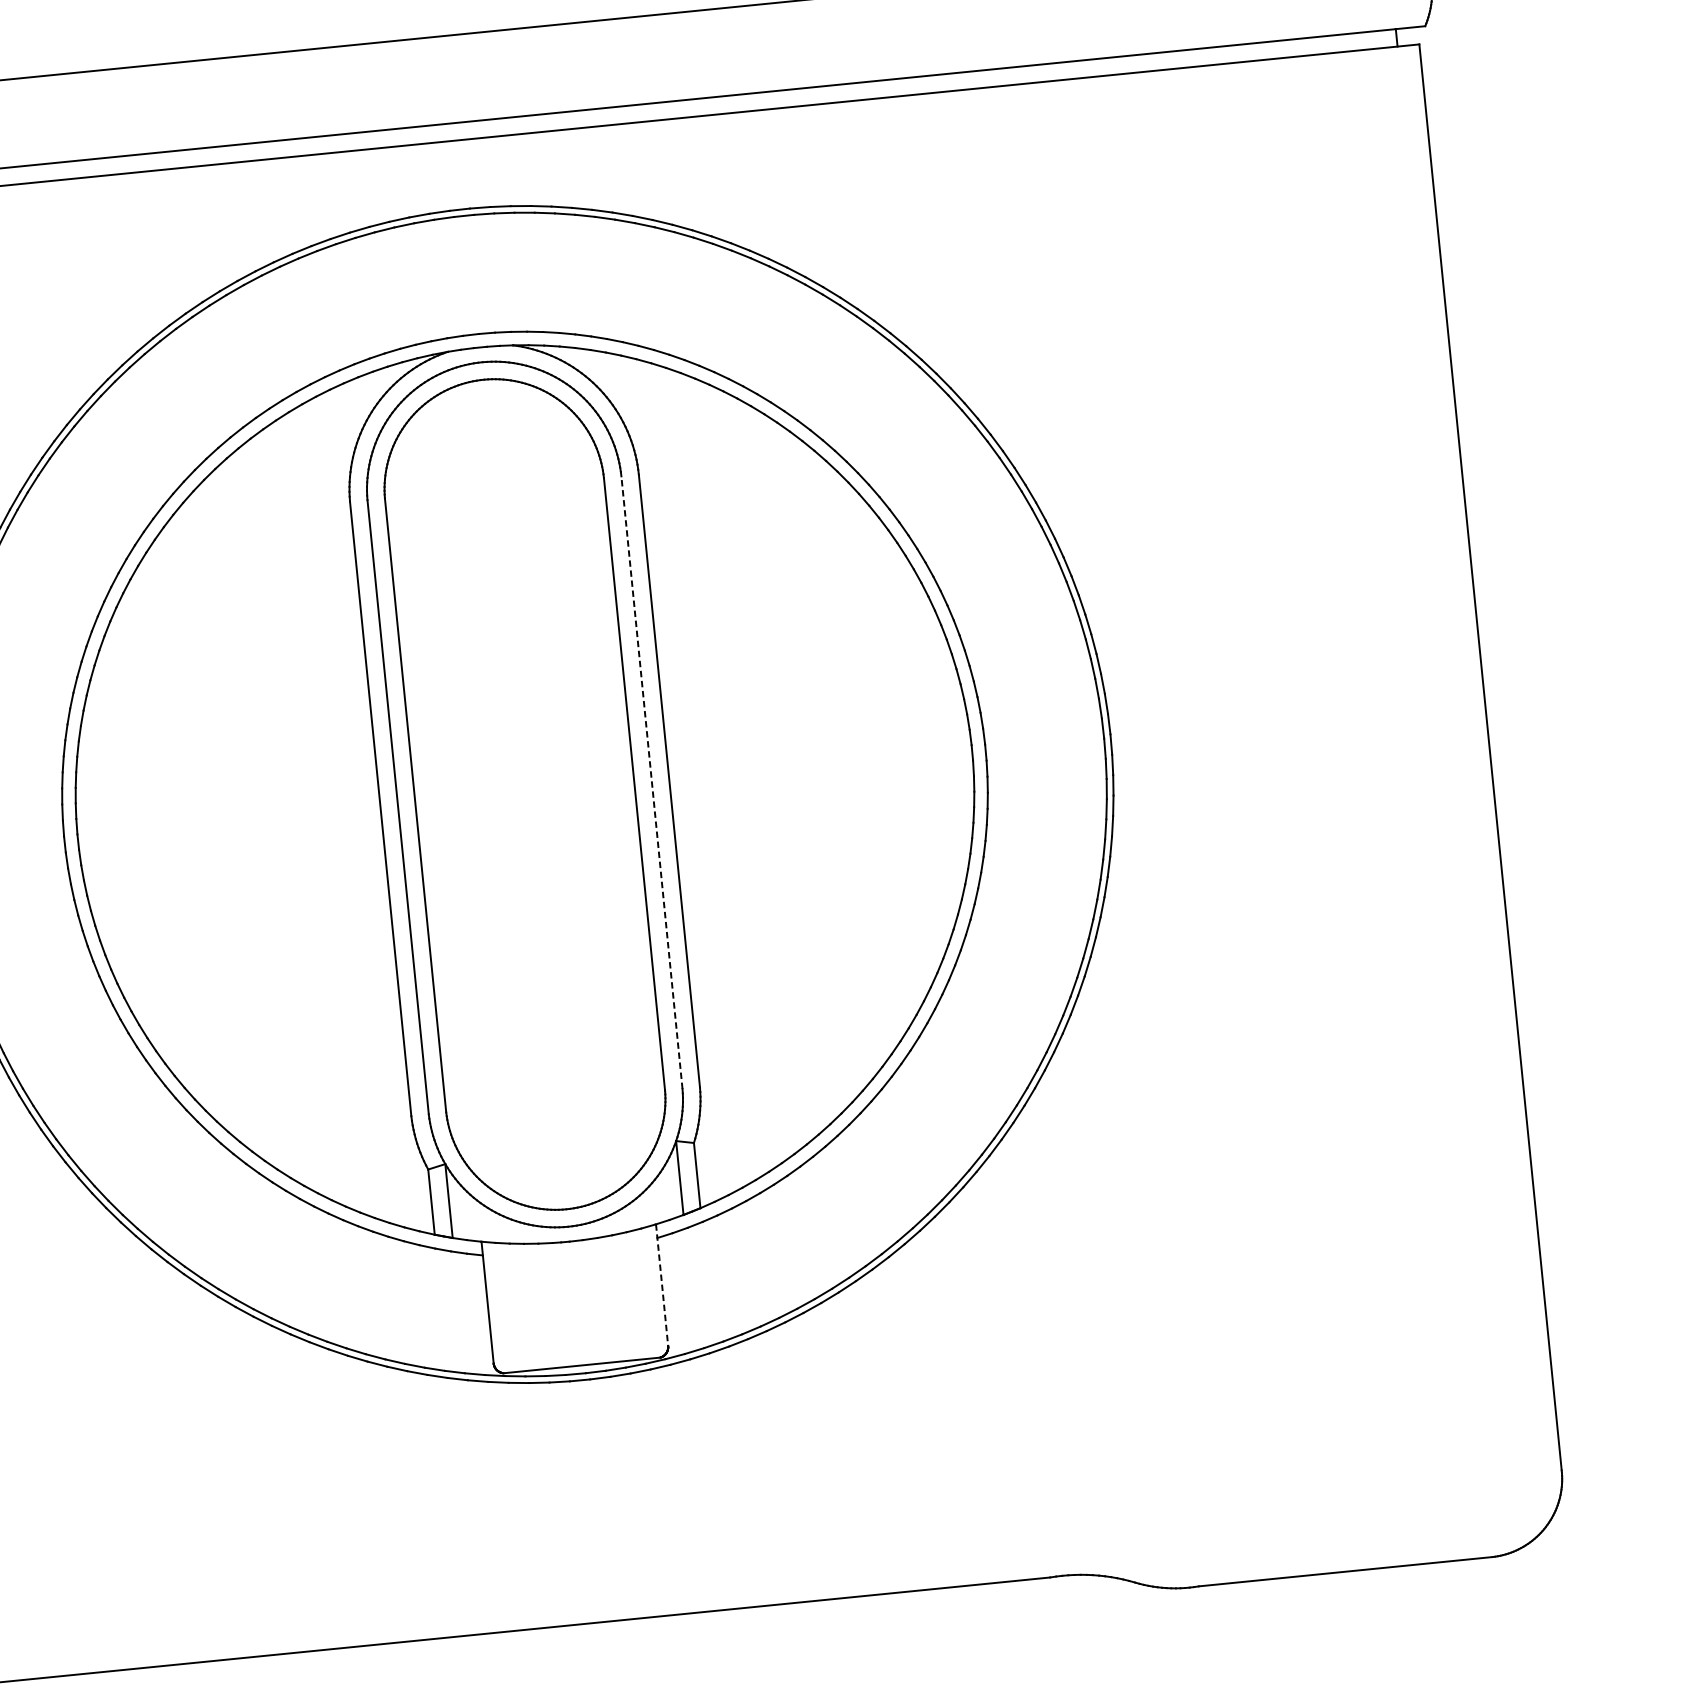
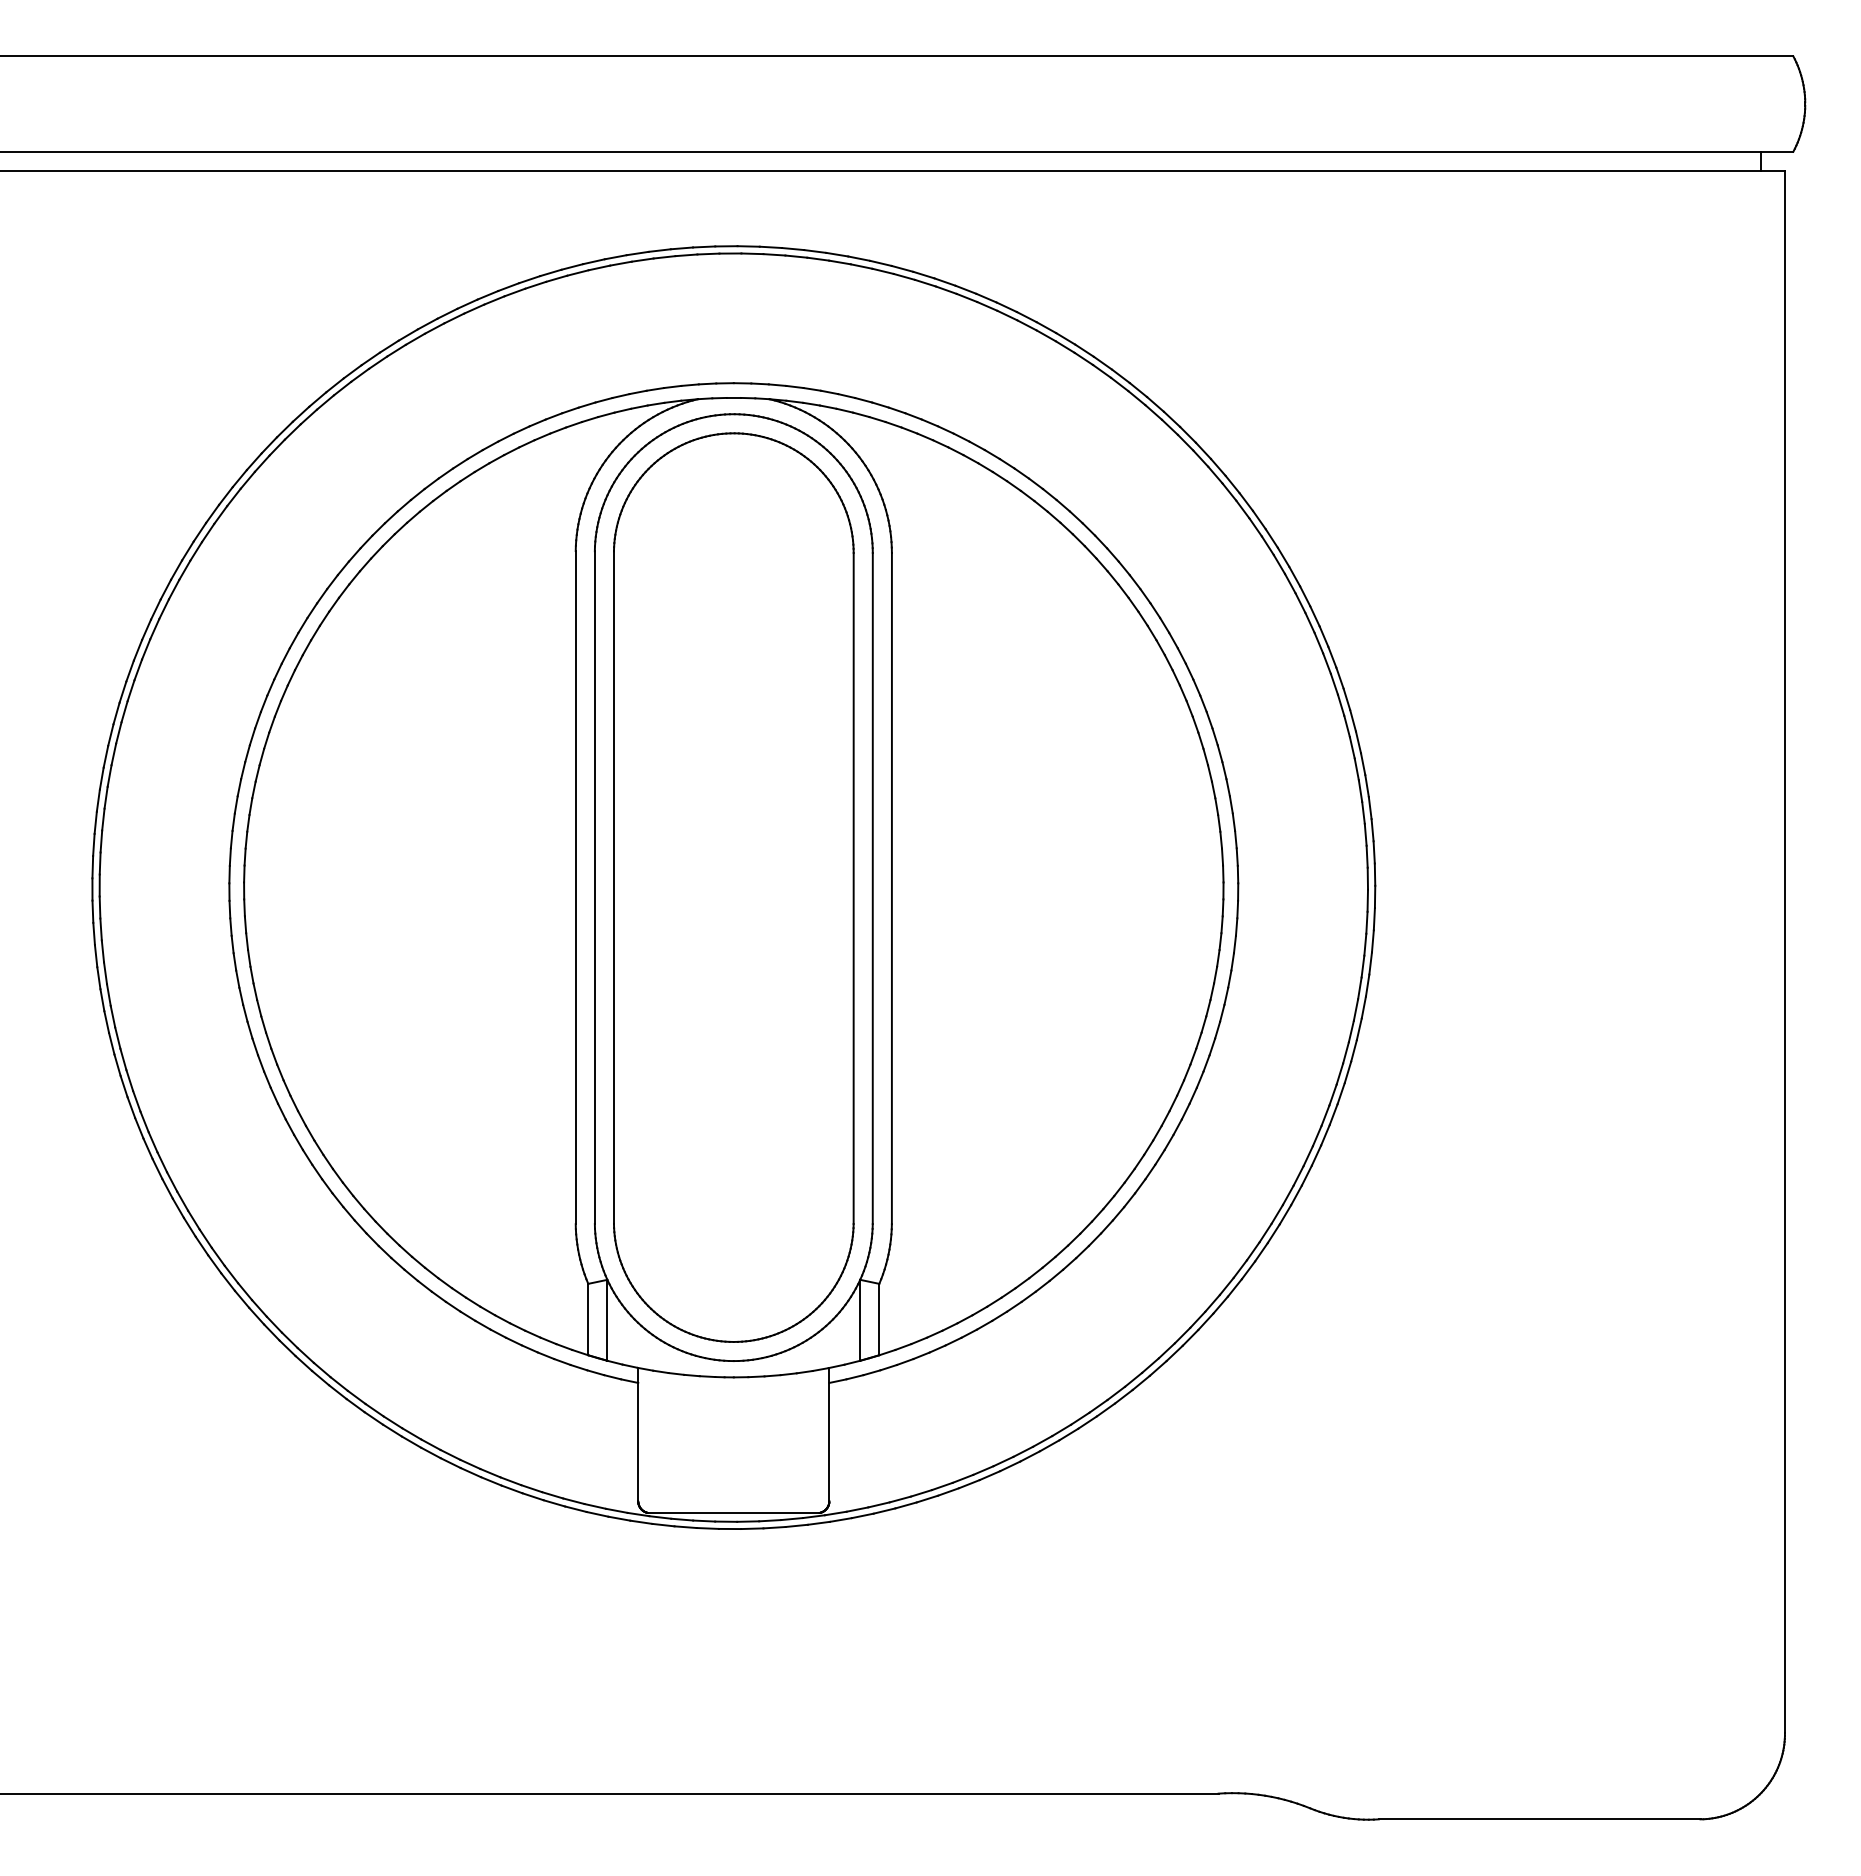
line: (651, 782) -> (872, 888), dashed -> solid
line: (662, 1285) -> (829, 1434), dashed -> solid

